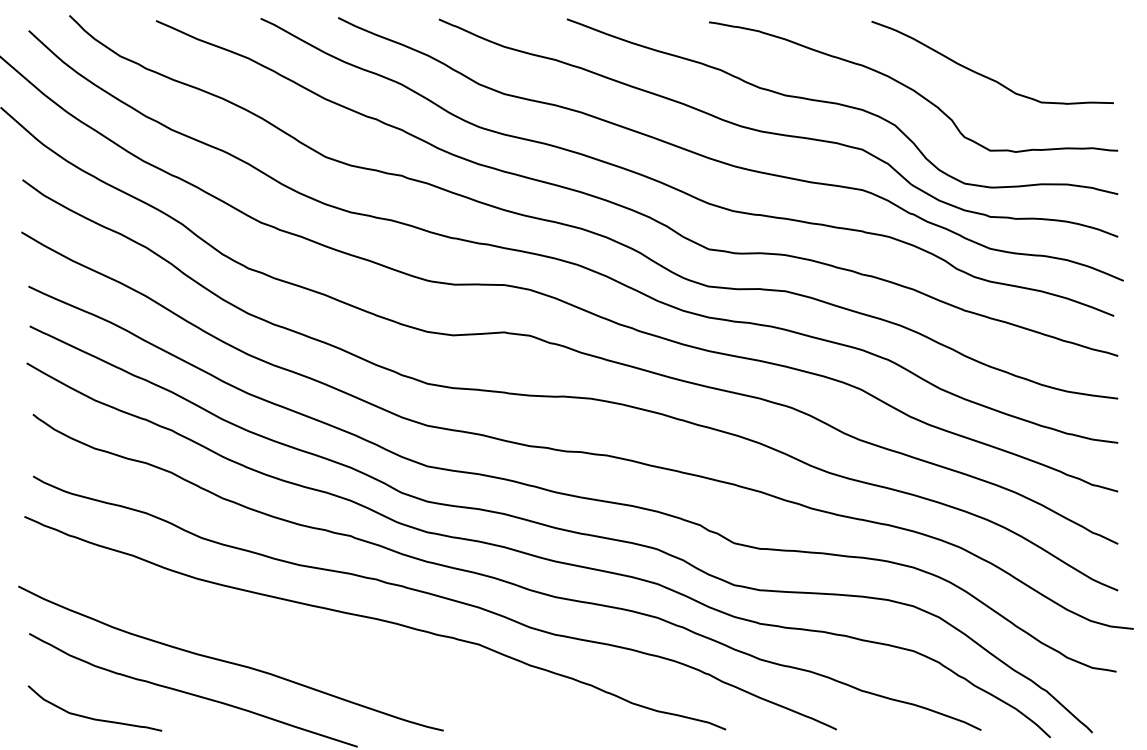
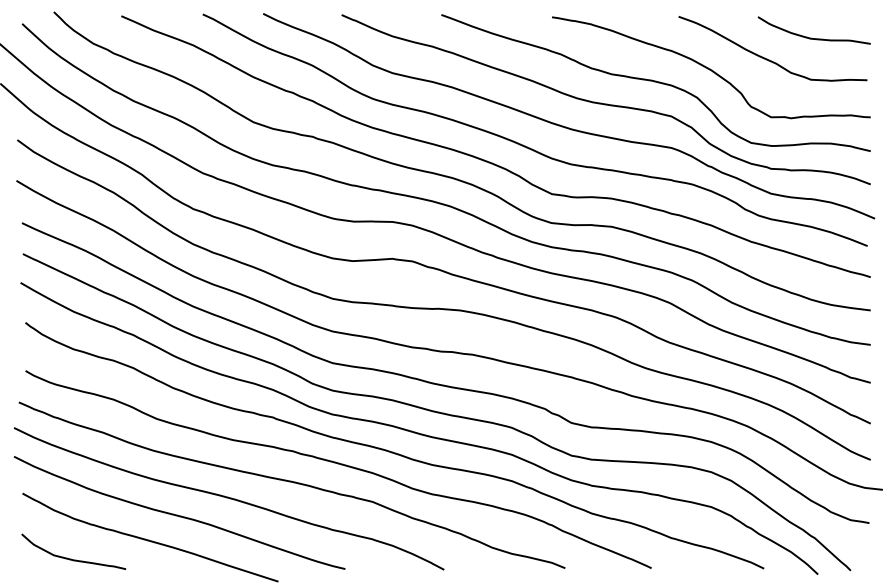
curve: (1041, 48) -> (811, 37), added
curve: (294, 640) -> (229, 498), added

